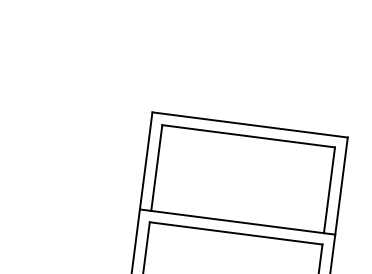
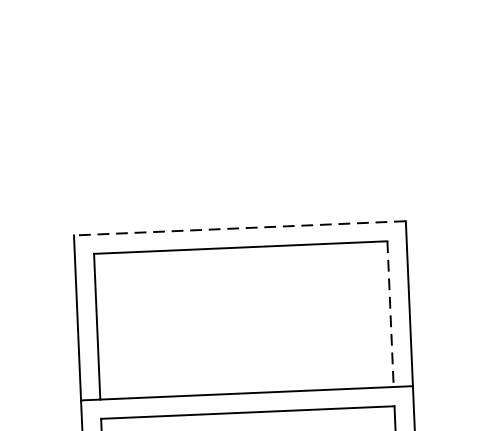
line: (249, 124) -> (238, 227), solid -> dashed
line: (329, 190) -> (390, 314), solid -> dashed

